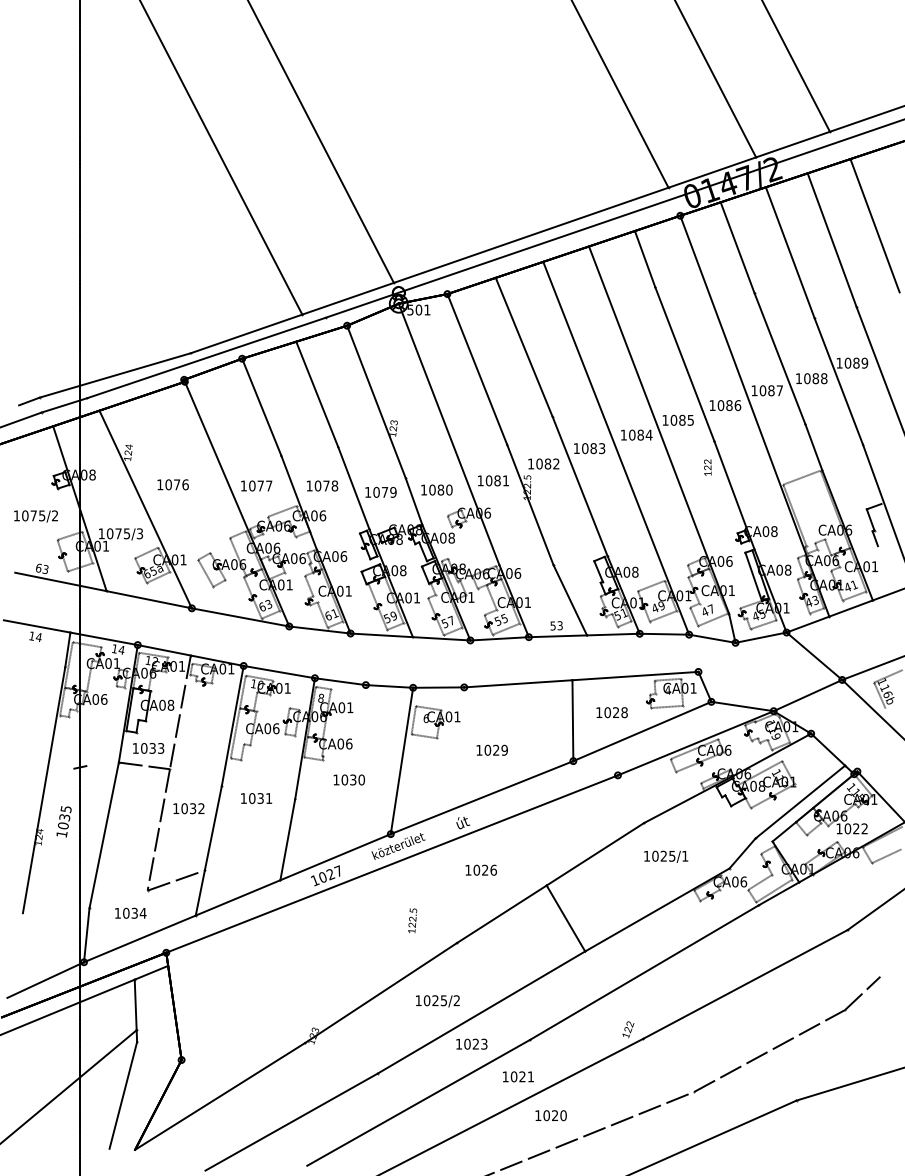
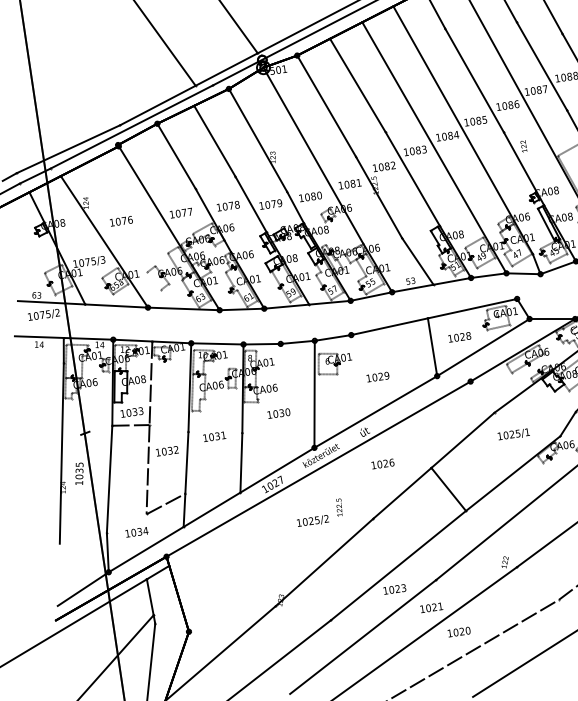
text: (707, 467) -> (523, 146), moved
text: (35, 516) -> (43, 315), moved
line: (205, 572) -> (153, 280), removed
text: (437, 1001) -> (312, 521), moved

